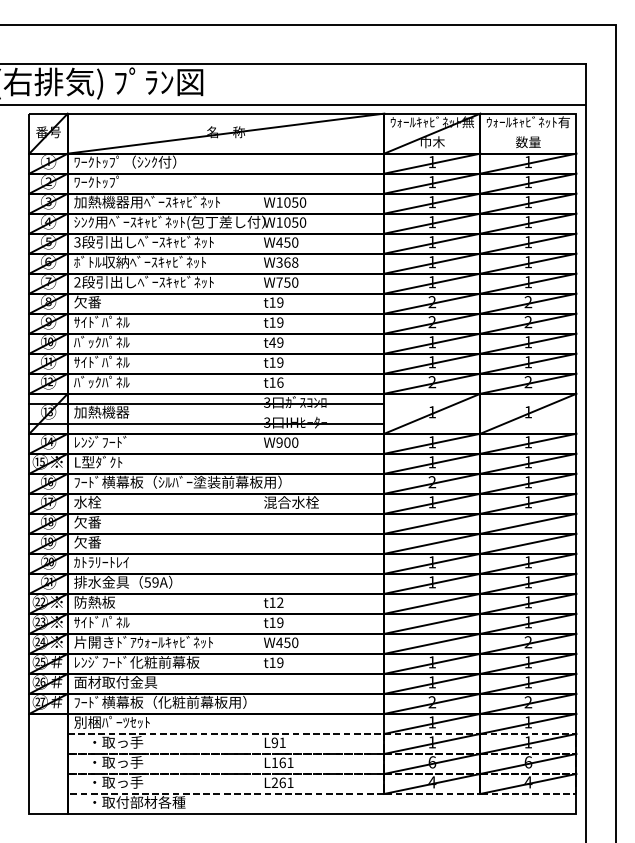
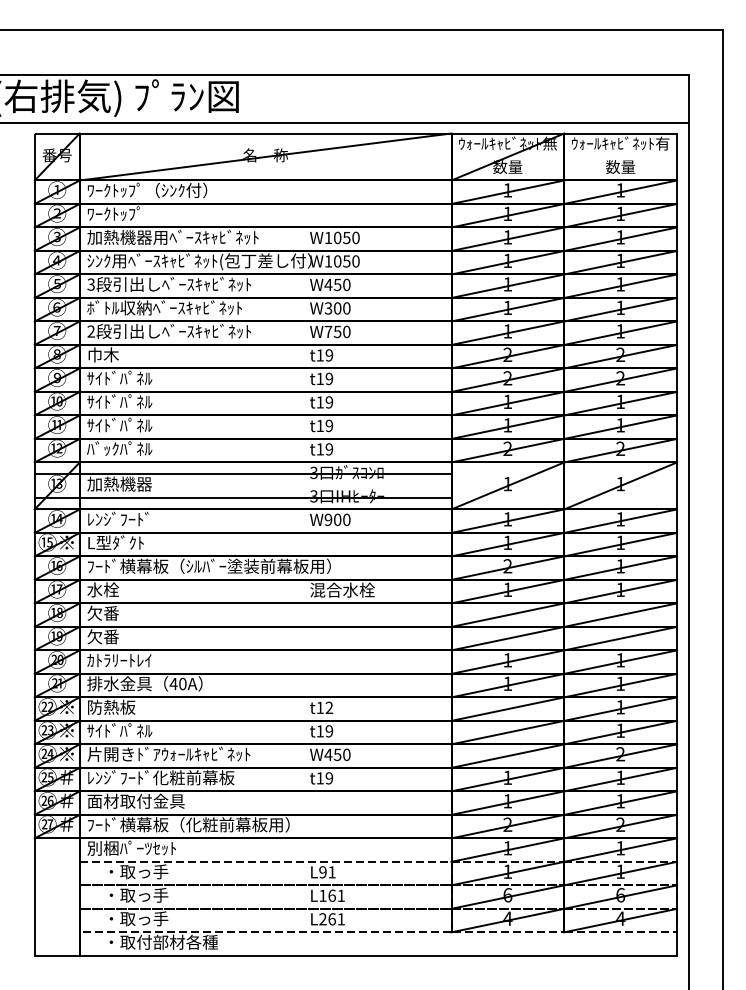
text: (431, 142) -> (506, 167), 巾木 -> 数量
text: (291, 262) -> (342, 308), W368 -> W300
text: (87, 301) -> (102, 354), 欠番 -> 巾木
text: (87, 341) -> (102, 401), ﾊﾞｯｸﾊﾟﾈﾙ -> ｻｲﾄﾞﾊﾟﾈﾙ
text: (272, 342) -> (320, 402), t49 -> t19
text: (280, 382) -> (329, 449), t16 -> t19
text: (151, 582) -> (178, 684), 59A -> 40A

